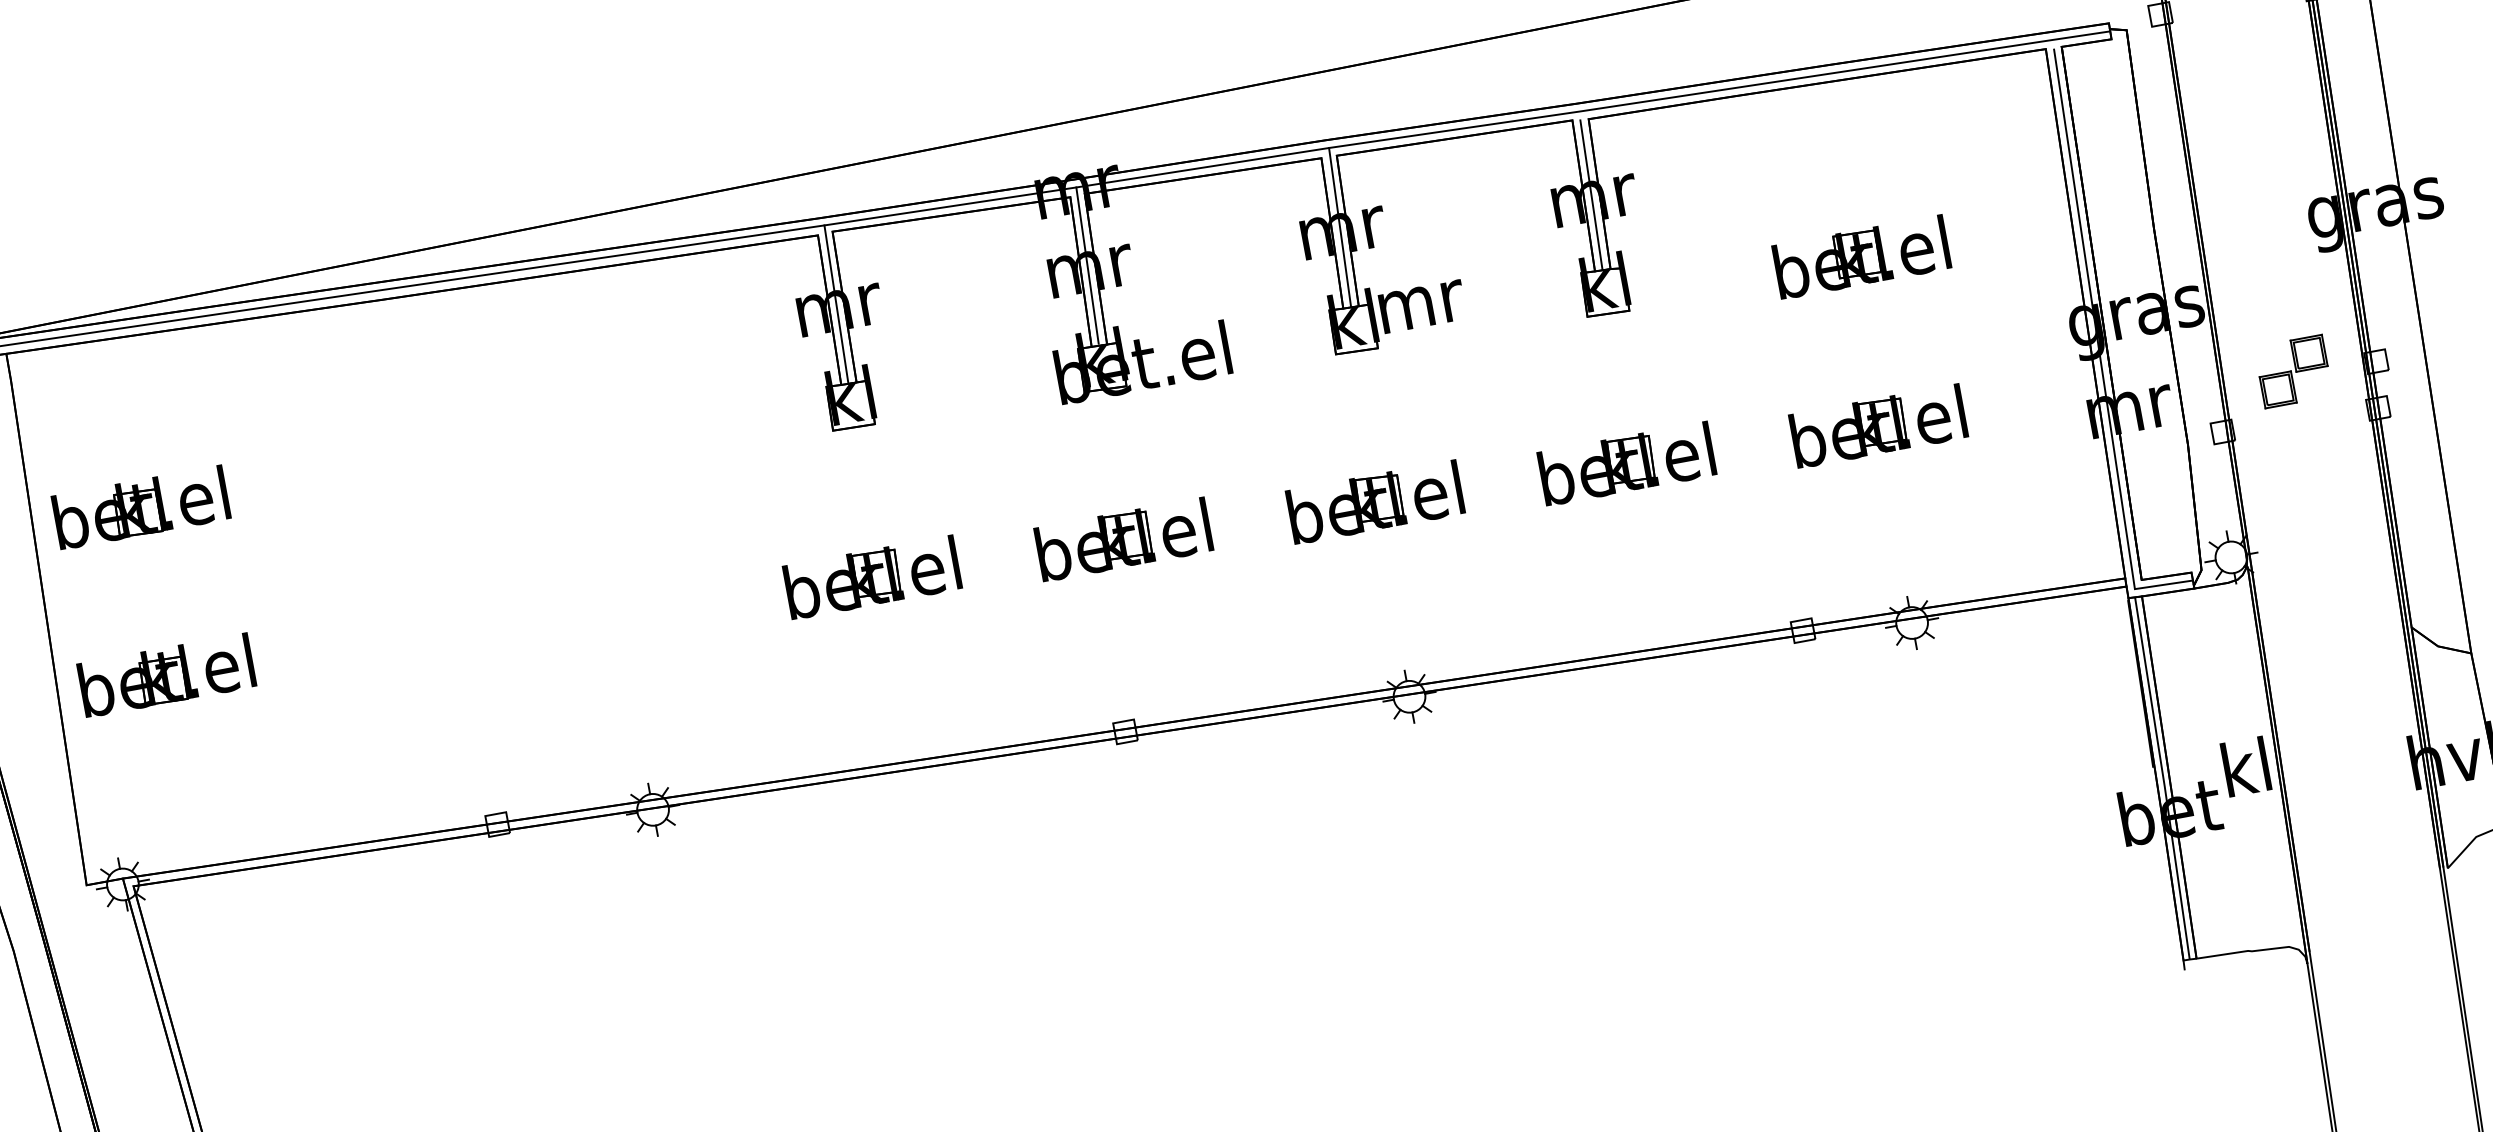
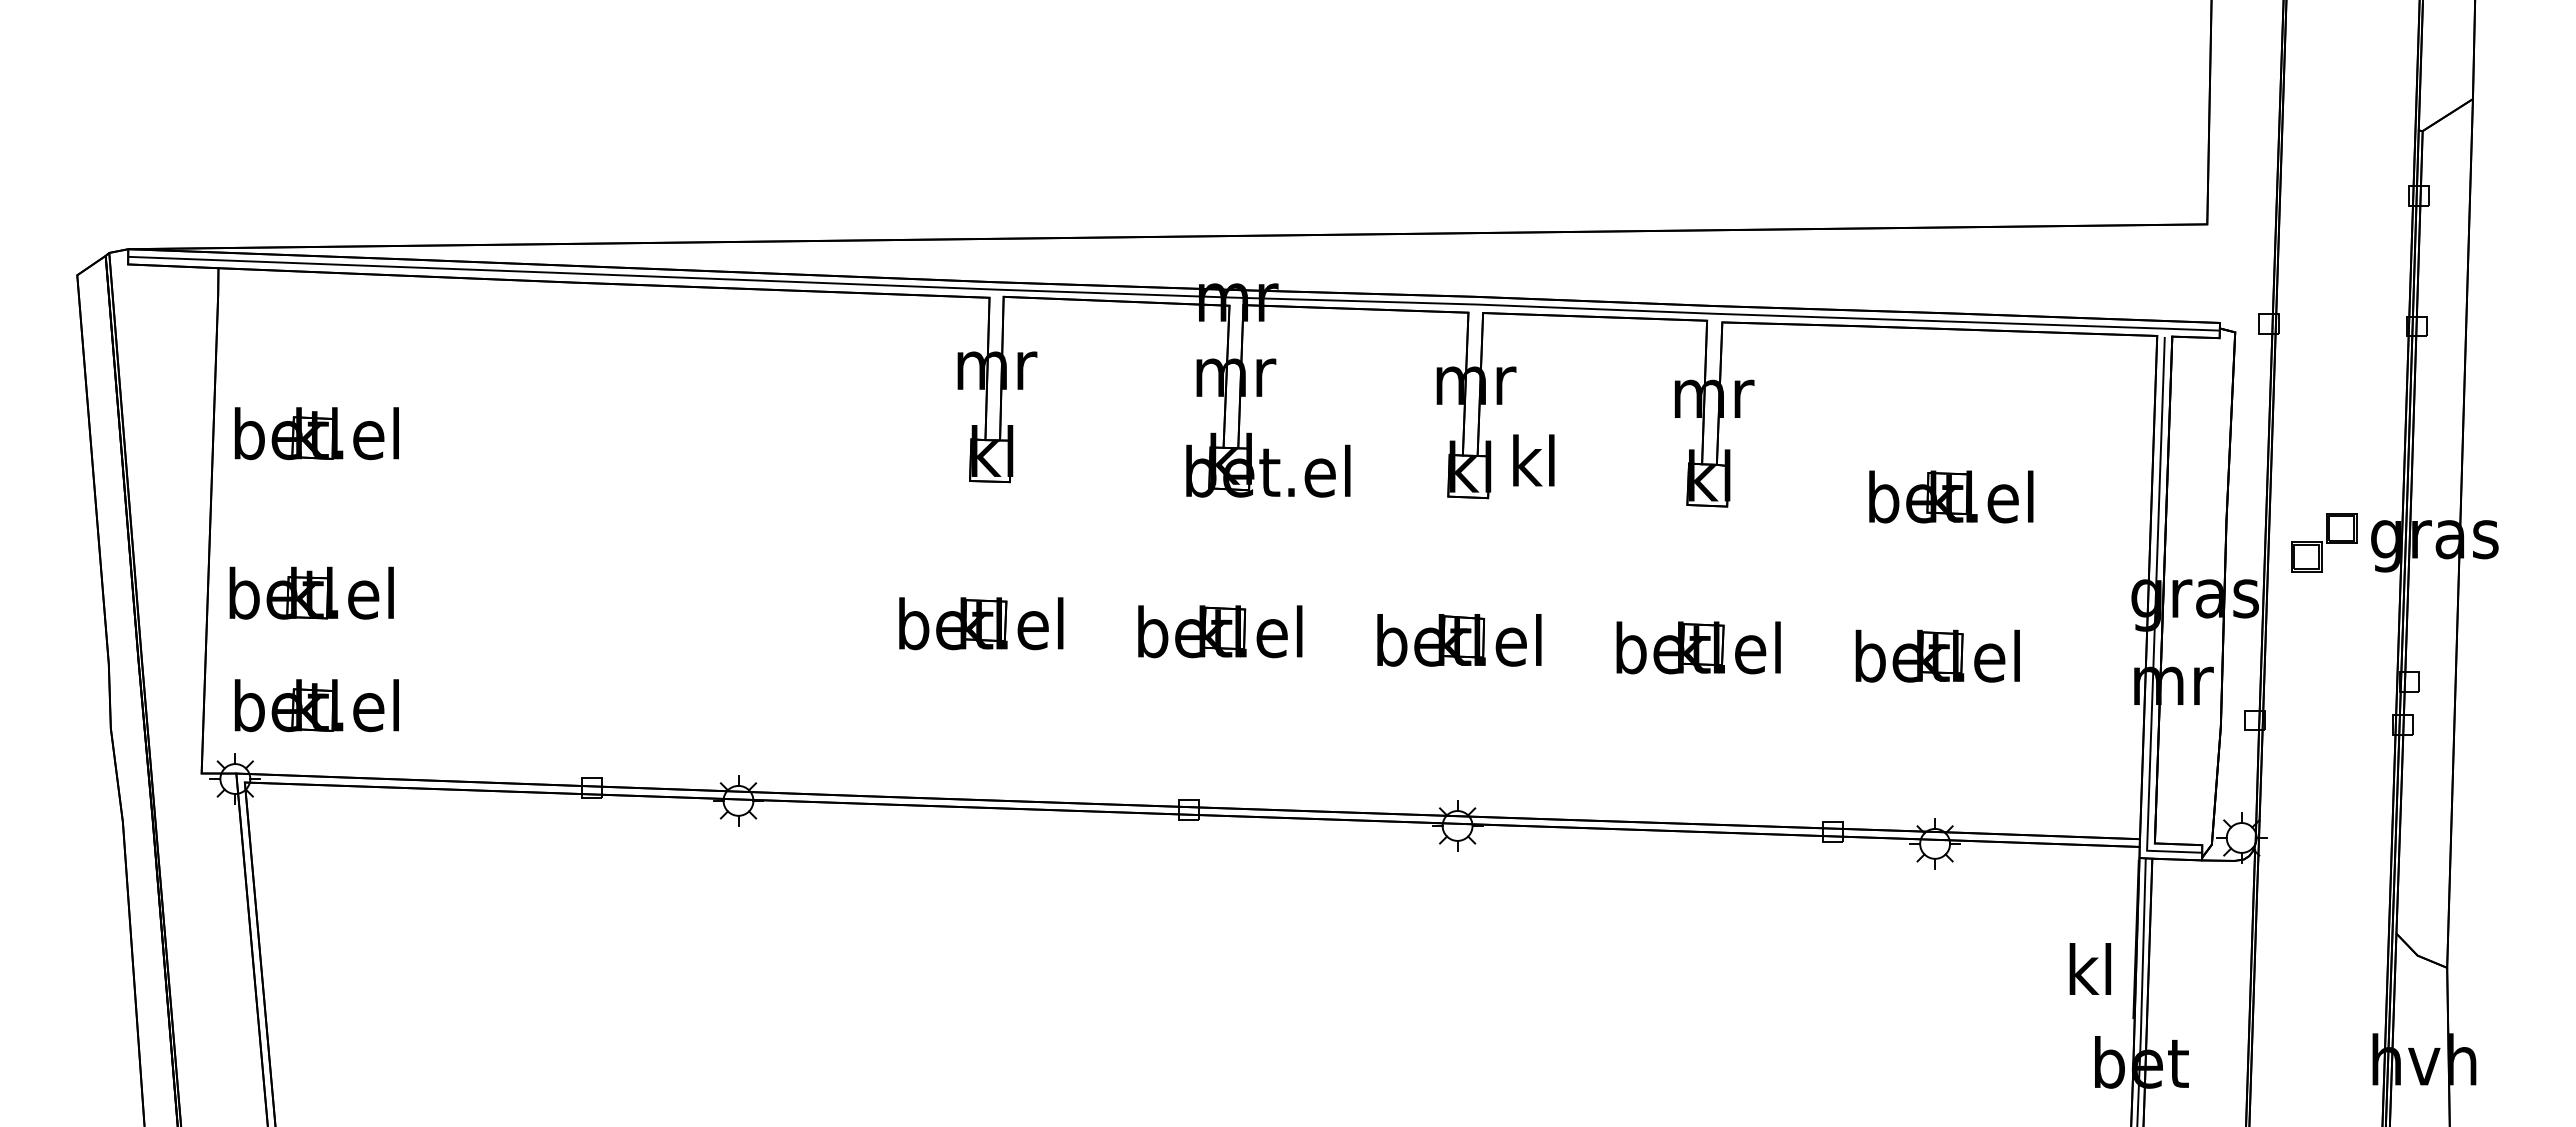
line: (1591, 195) -> (1711, 393), removed
line: (1339, 227) -> (1473, 379), removed
line: (1087, 265) -> (1233, 371), removed
text: (1421, 299) -> (1536, 460), mr -> kl
line: (836, 304) -> (994, 364), removed
part: (2293, 371) -> (2324, 542), moved
text: (2245, 766) -> (2089, 968), moved
part: (193, 791) -> (316, 705), added

